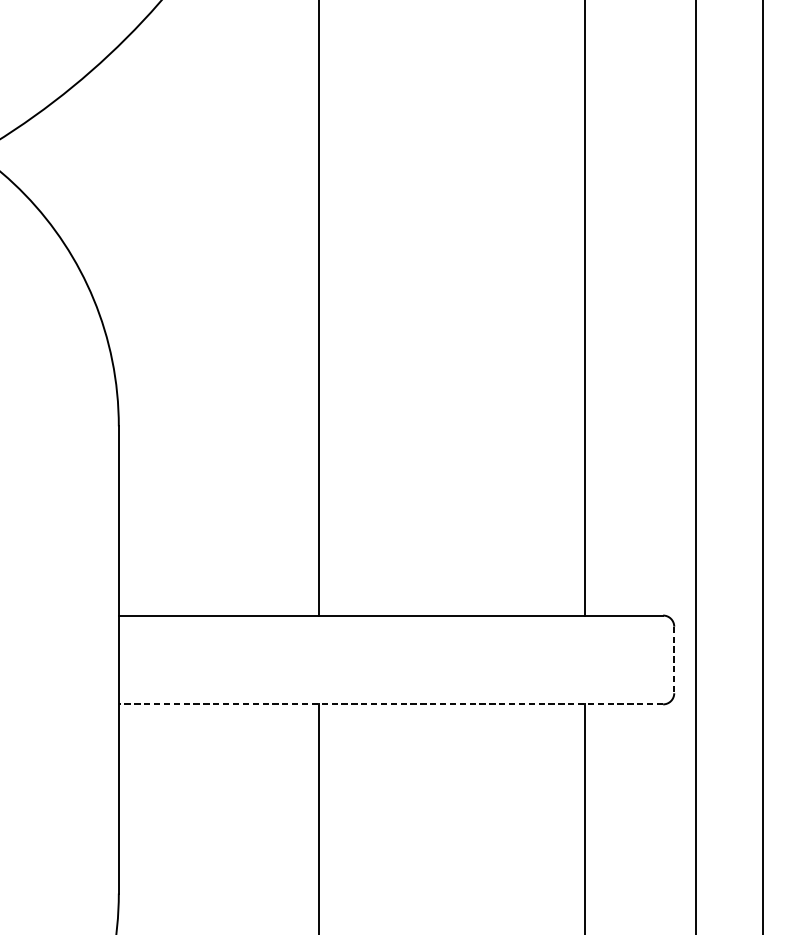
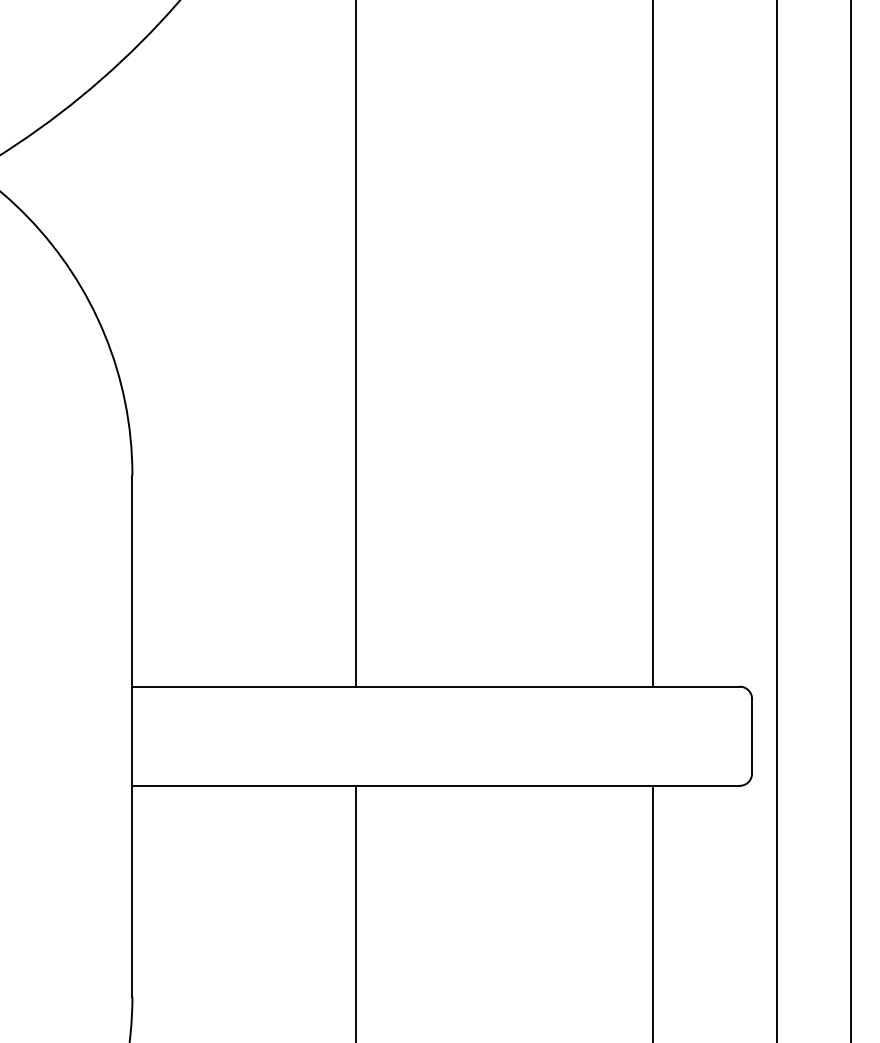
line: (674, 660) -> (752, 736), dashed -> solid
line: (391, 704) -> (436, 785), dashed -> solid

